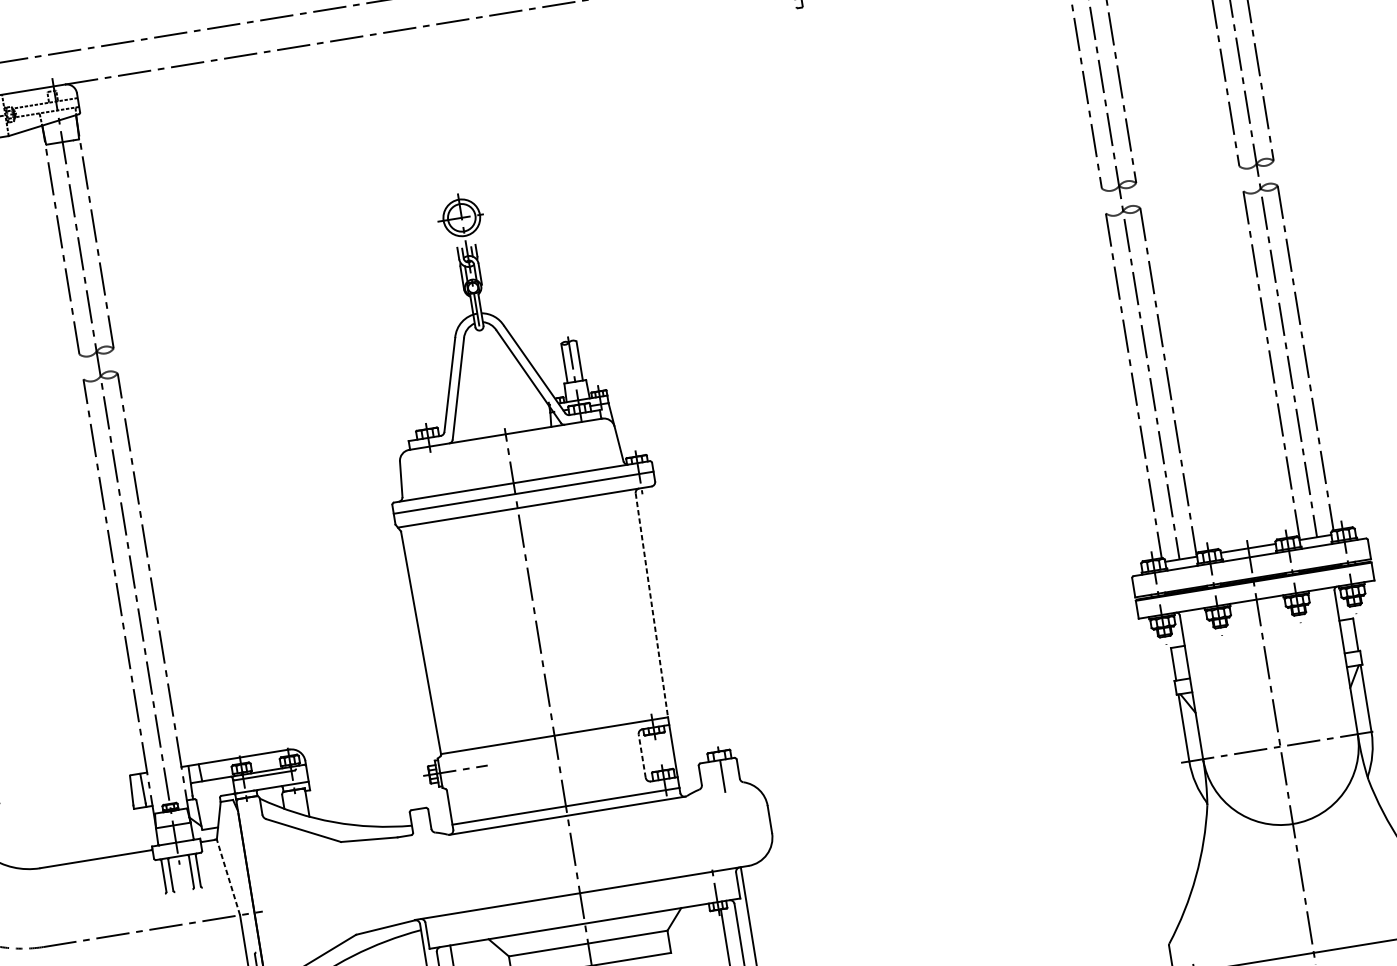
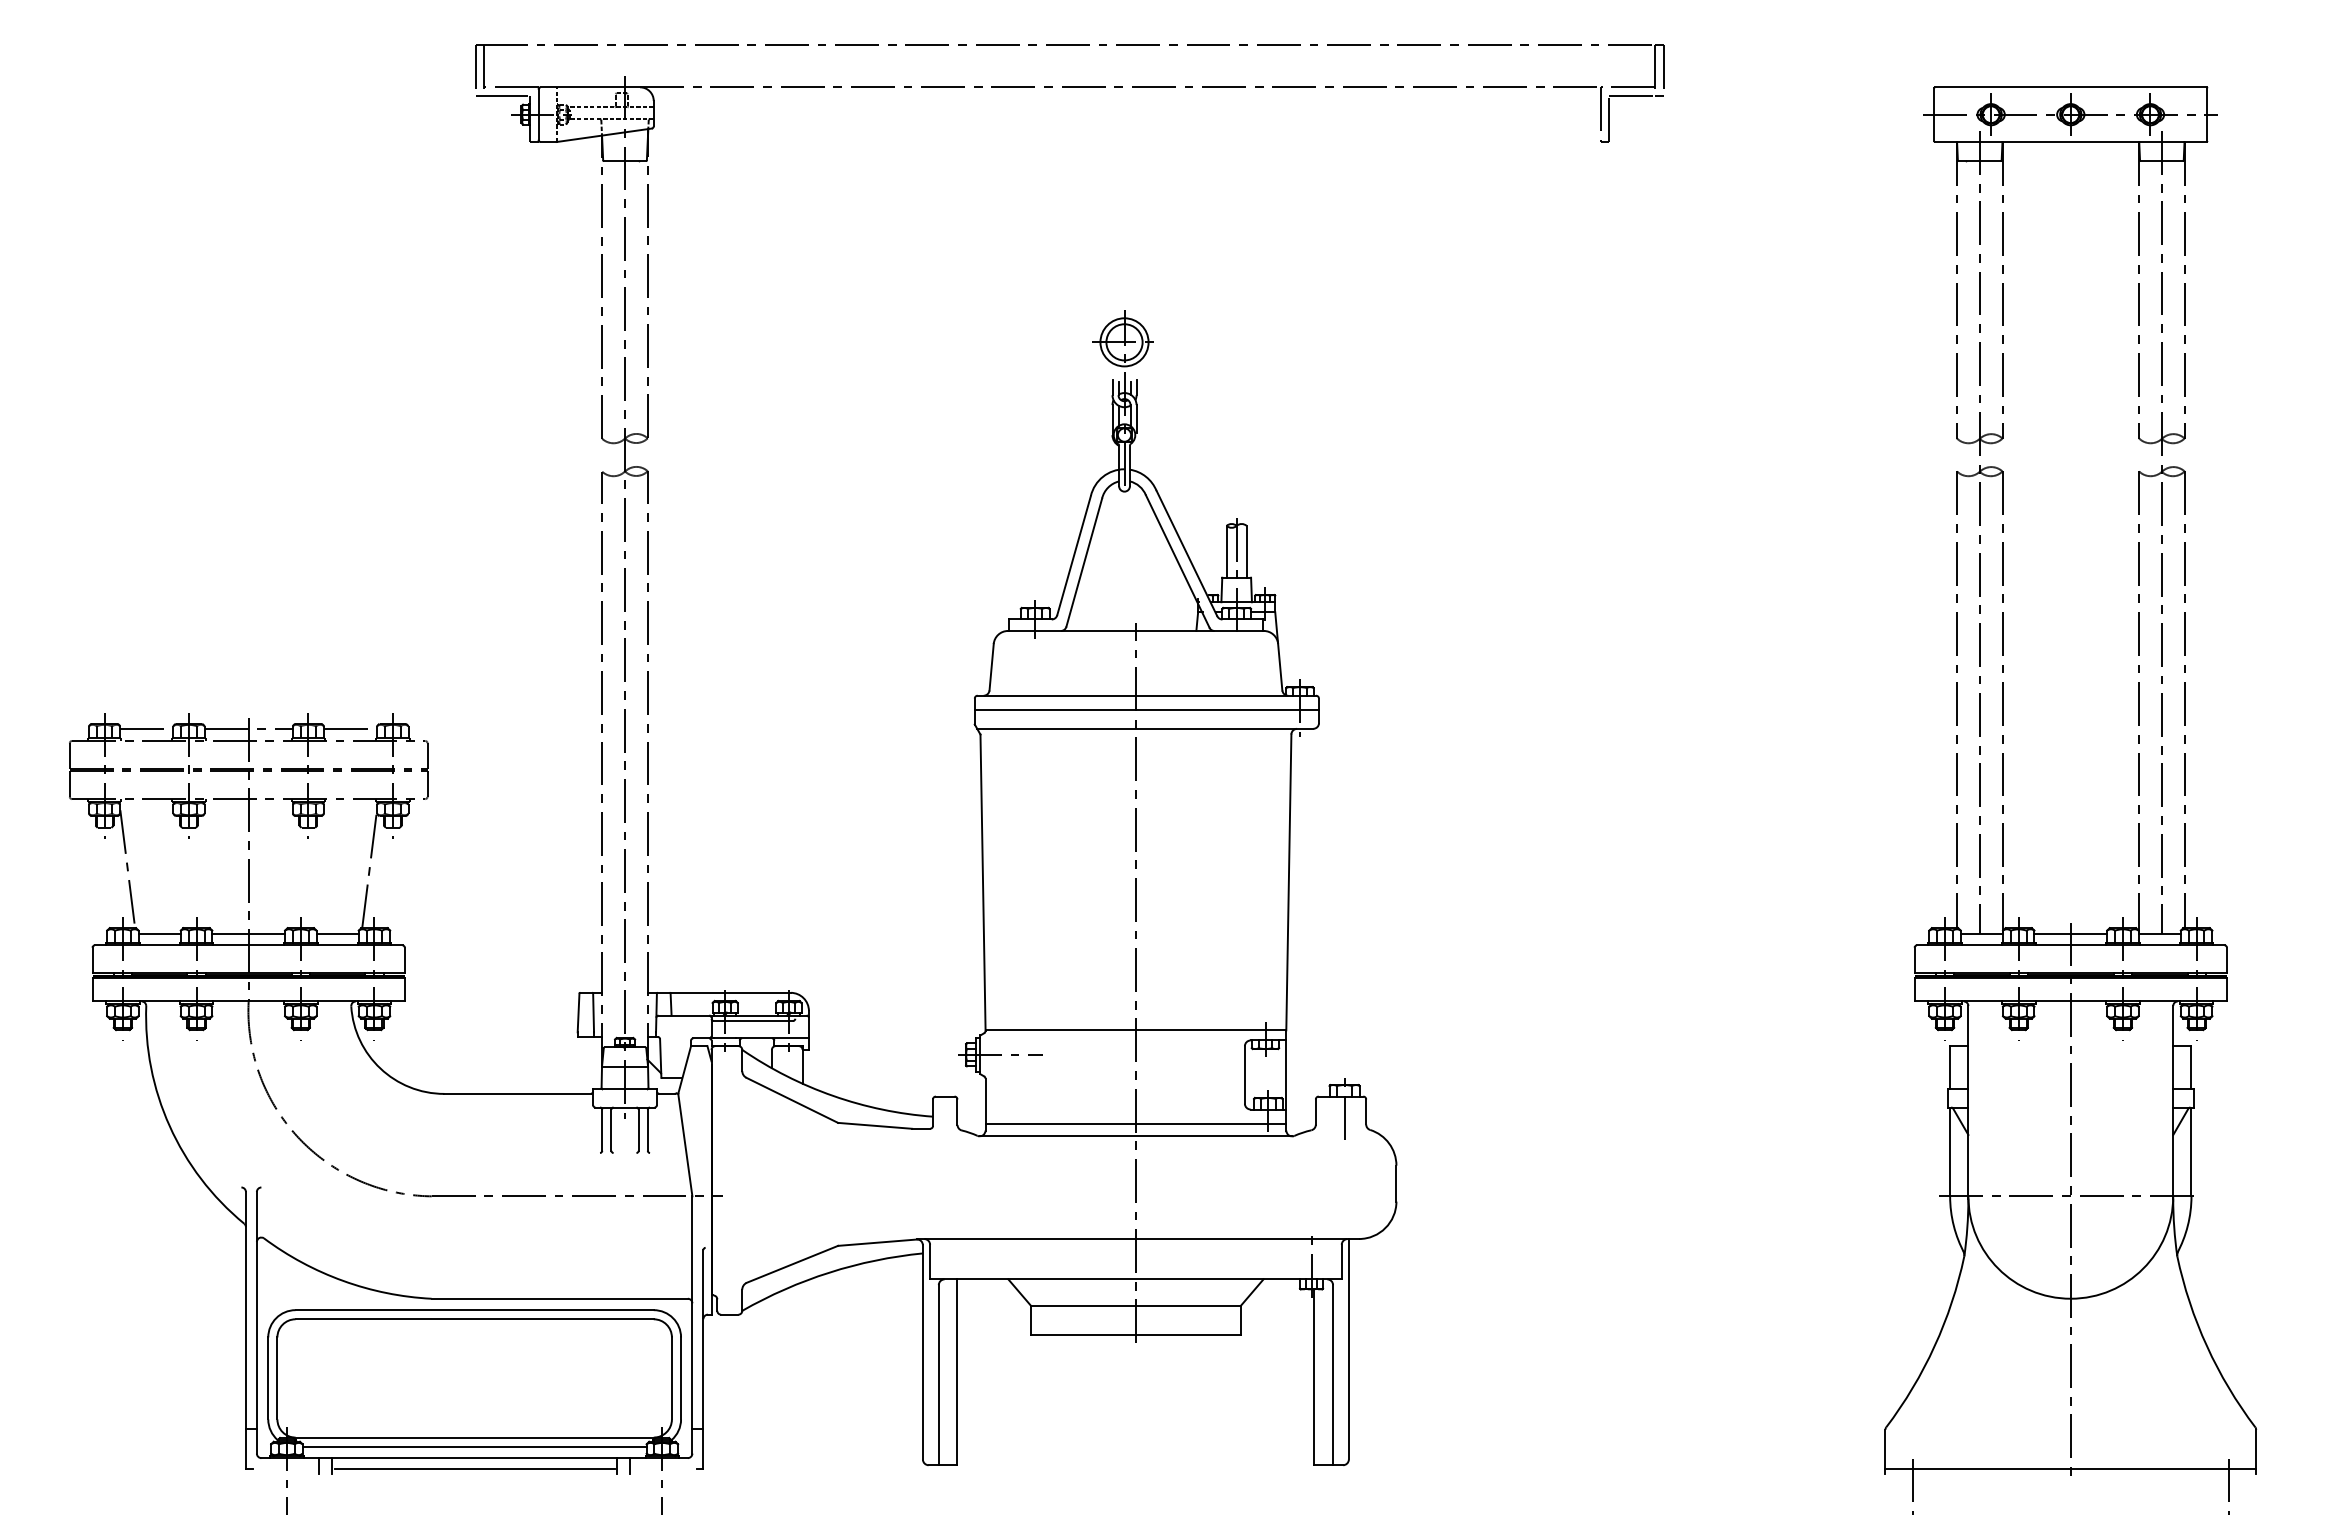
line: (651, 605) -> (1288, 882), dashed -> solid
line: (641, 755) -> (1244, 1074), dashed -> solid
line: (228, 877) -> (685, 1145), dashed -> solid

